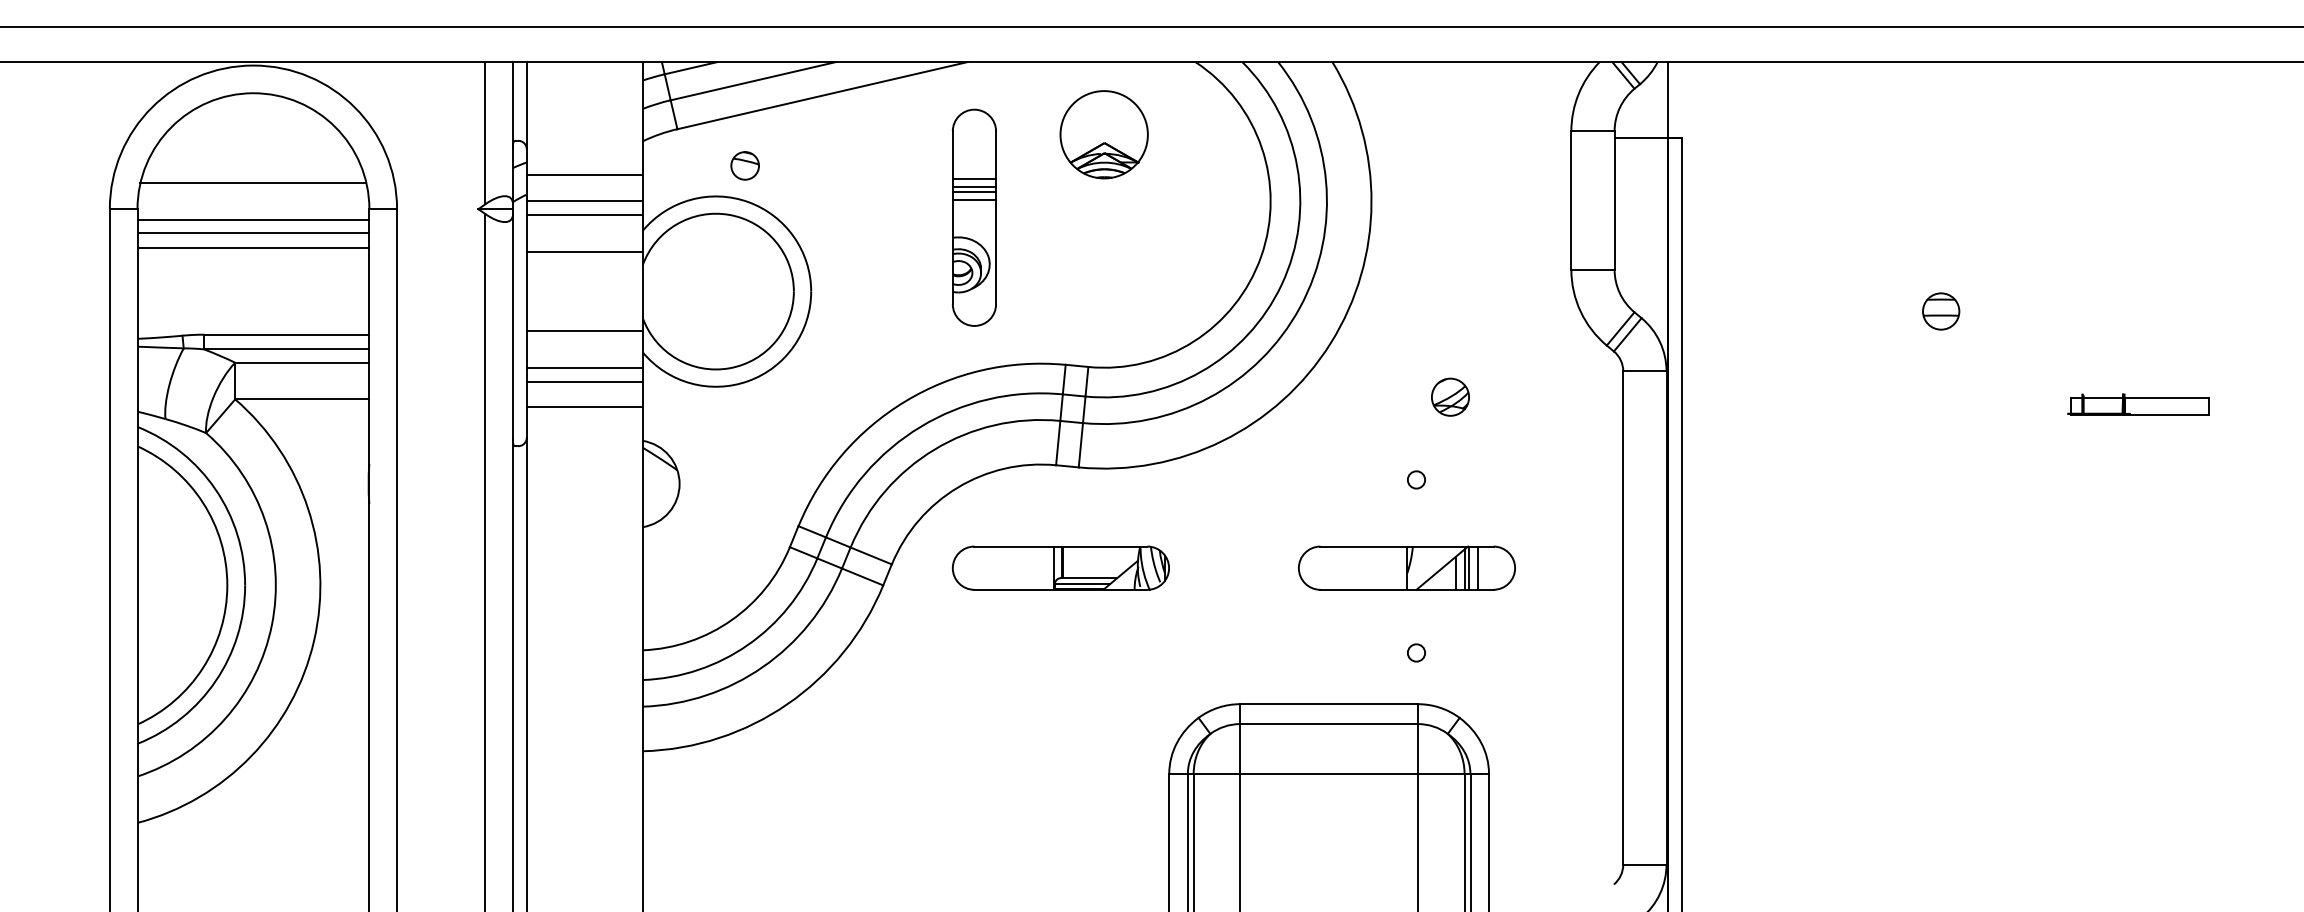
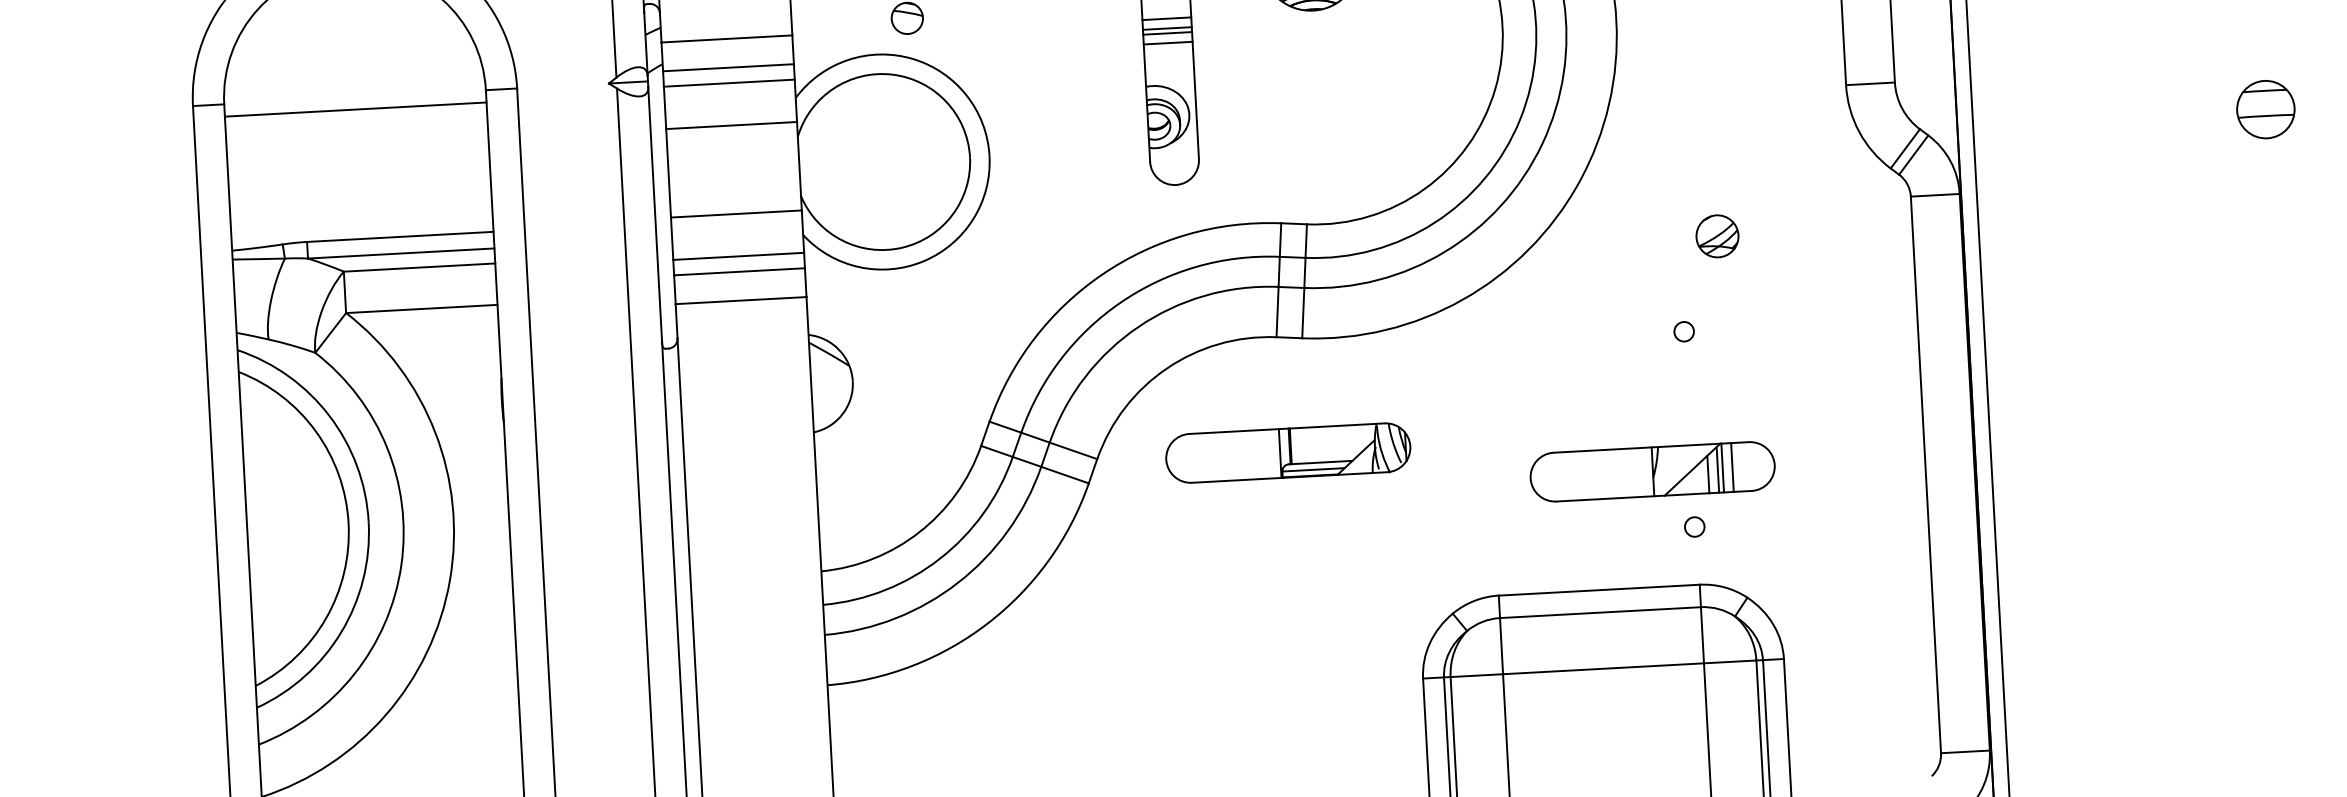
line: (253, 183) -> (353, 68), removed
line: (253, 233) -> (356, 124), removed
line: (253, 248) -> (357, 141), removed
part: (1941, 311) -> (2266, 109), size x1.4
part: (1406, 567) -> (1652, 471), moved

